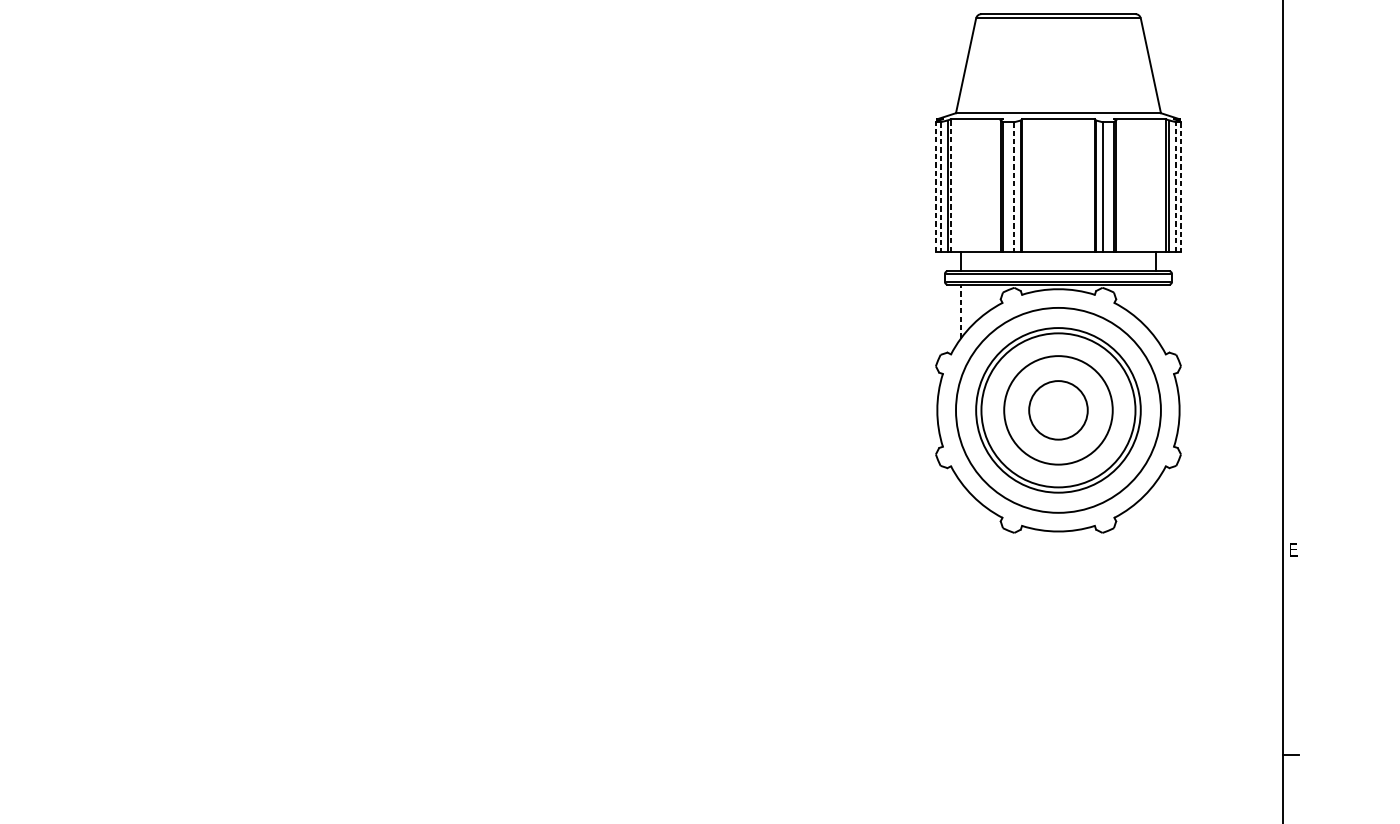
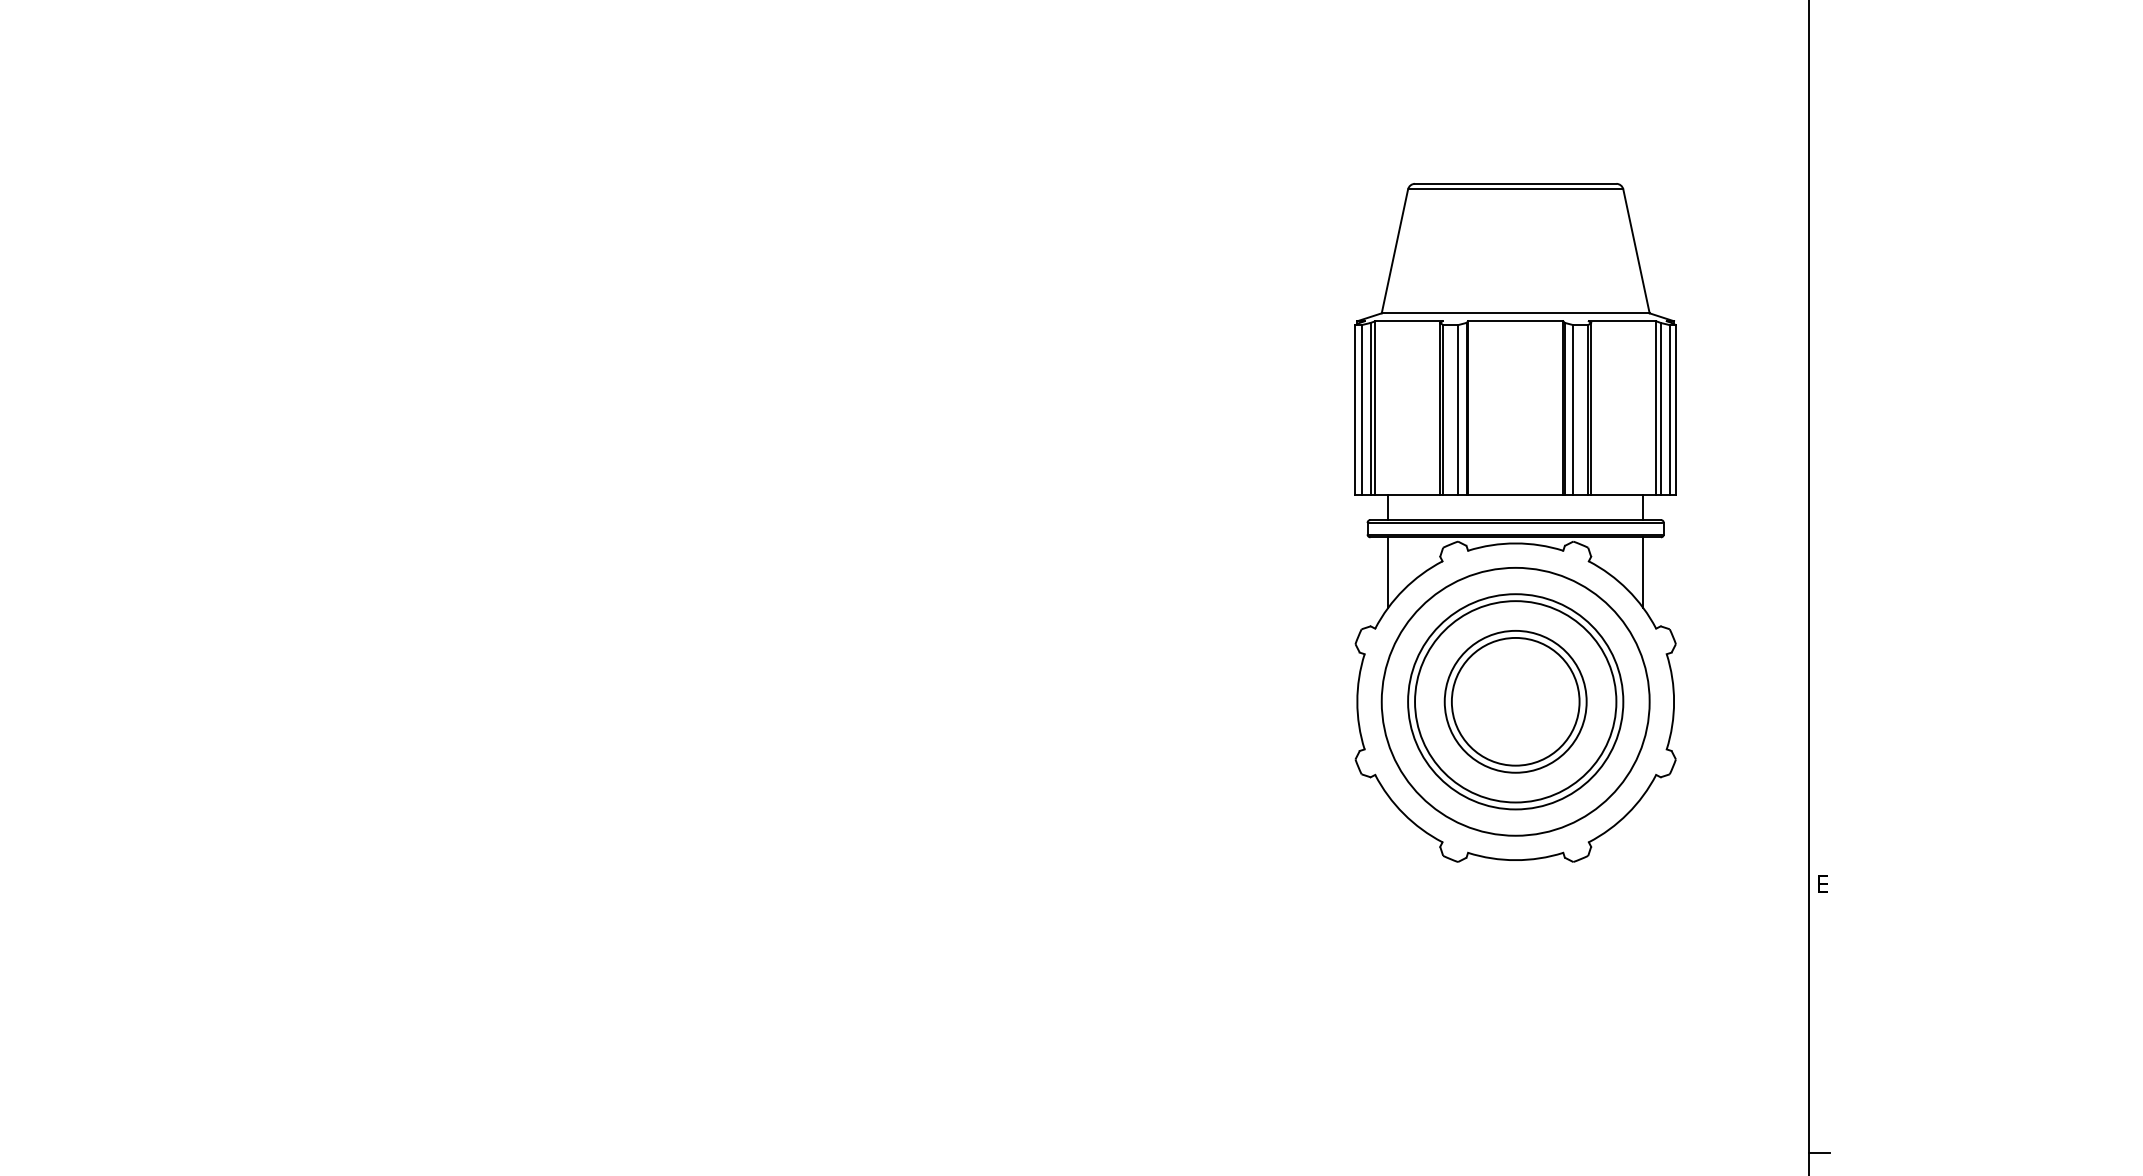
line: (951, 185) -> (1375, 407), dashed -> solid
line: (935, 186) -> (1355, 409), dashed -> solid
line: (940, 186) -> (1361, 409), dashed -> solid
line: (1014, 186) -> (1458, 409), dashed -> solid
line: (1176, 186) -> (1669, 409), dashed -> solid
line: (1180, 186) -> (1675, 409), dashed -> solid
line: (960, 311) -> (1387, 572), dashed -> solid
line: (1156, 311) -> (1643, 572), added
circle: (1058, 410) -> (1515, 701), size x1.67

